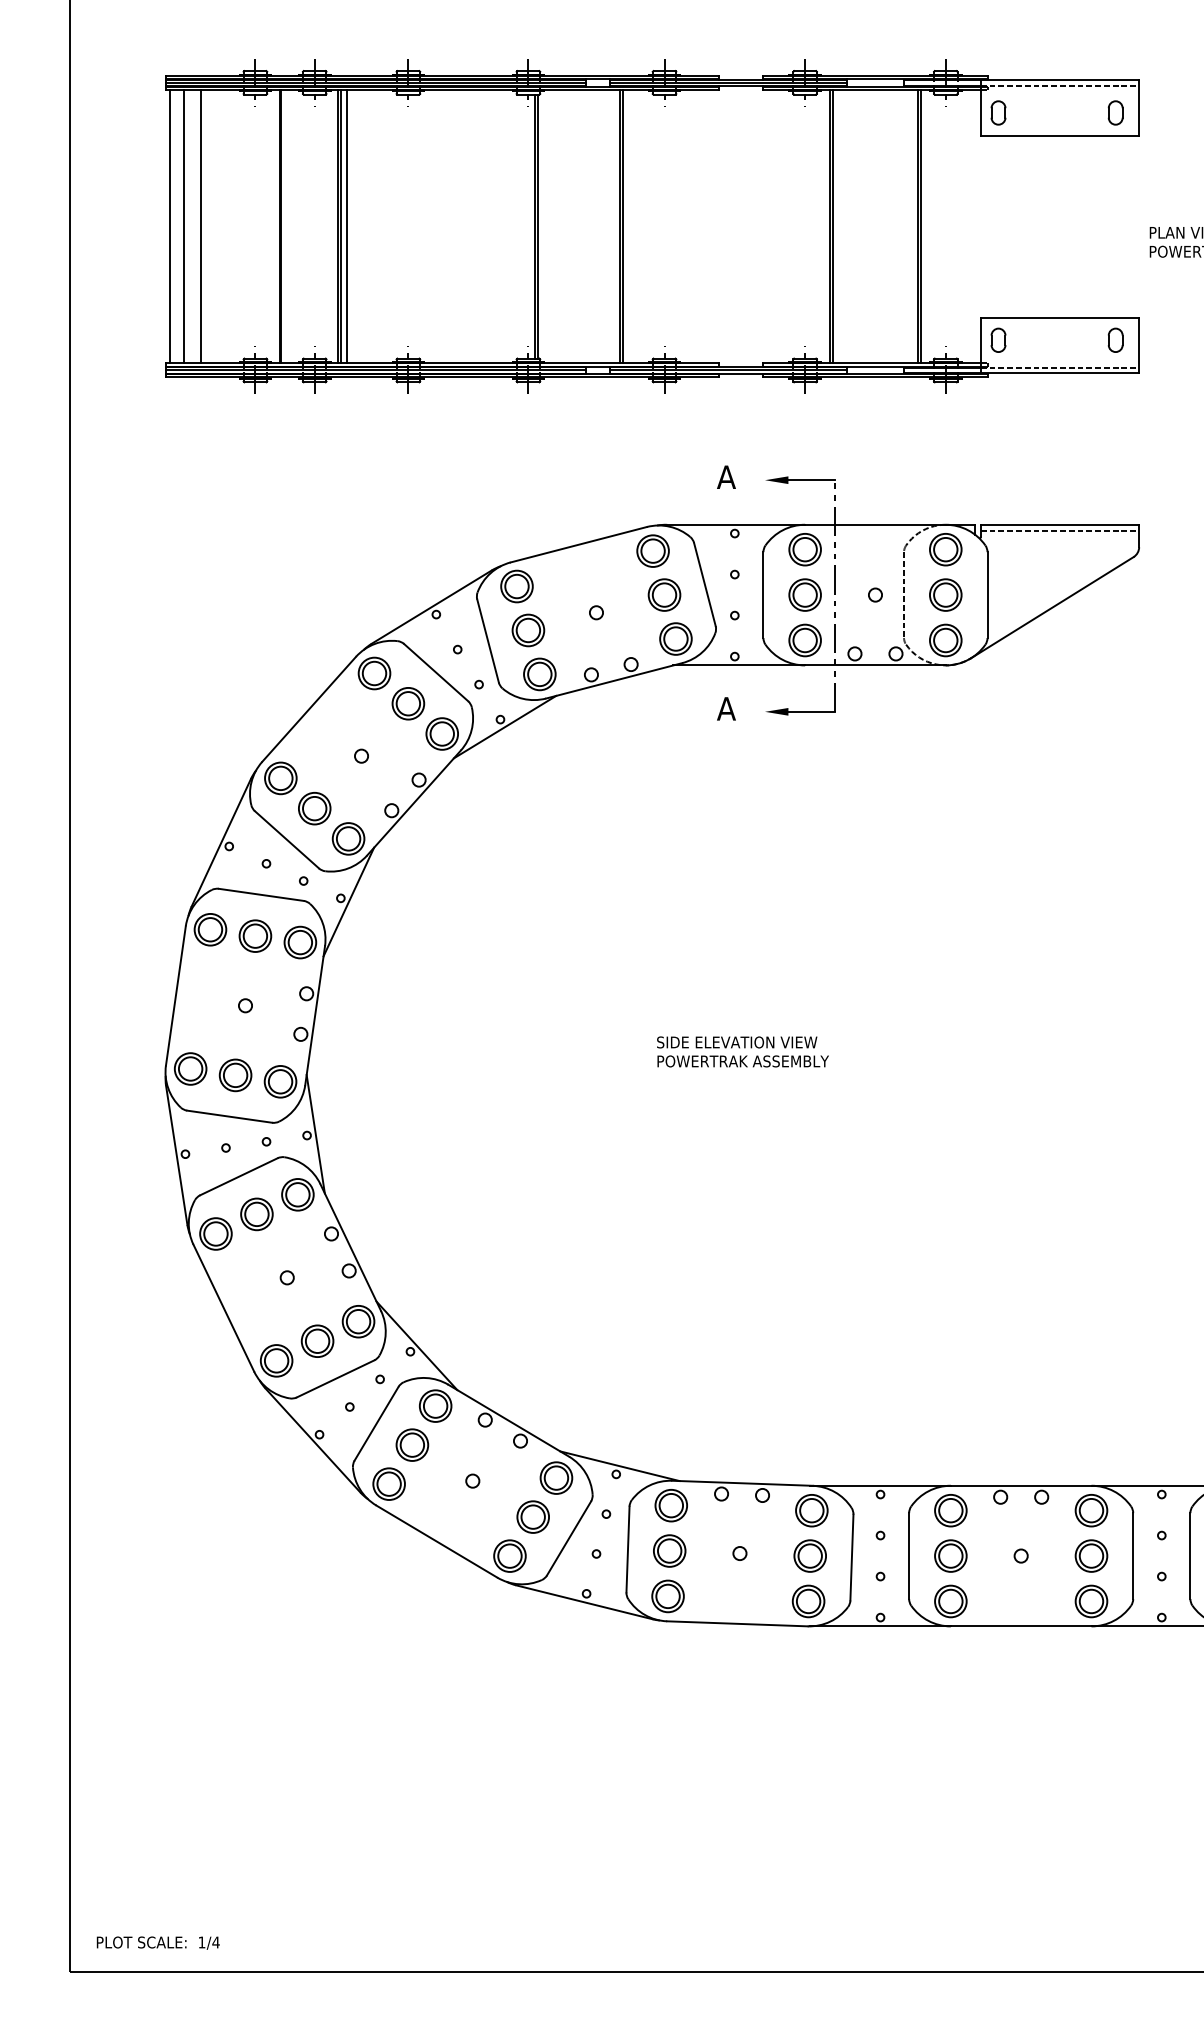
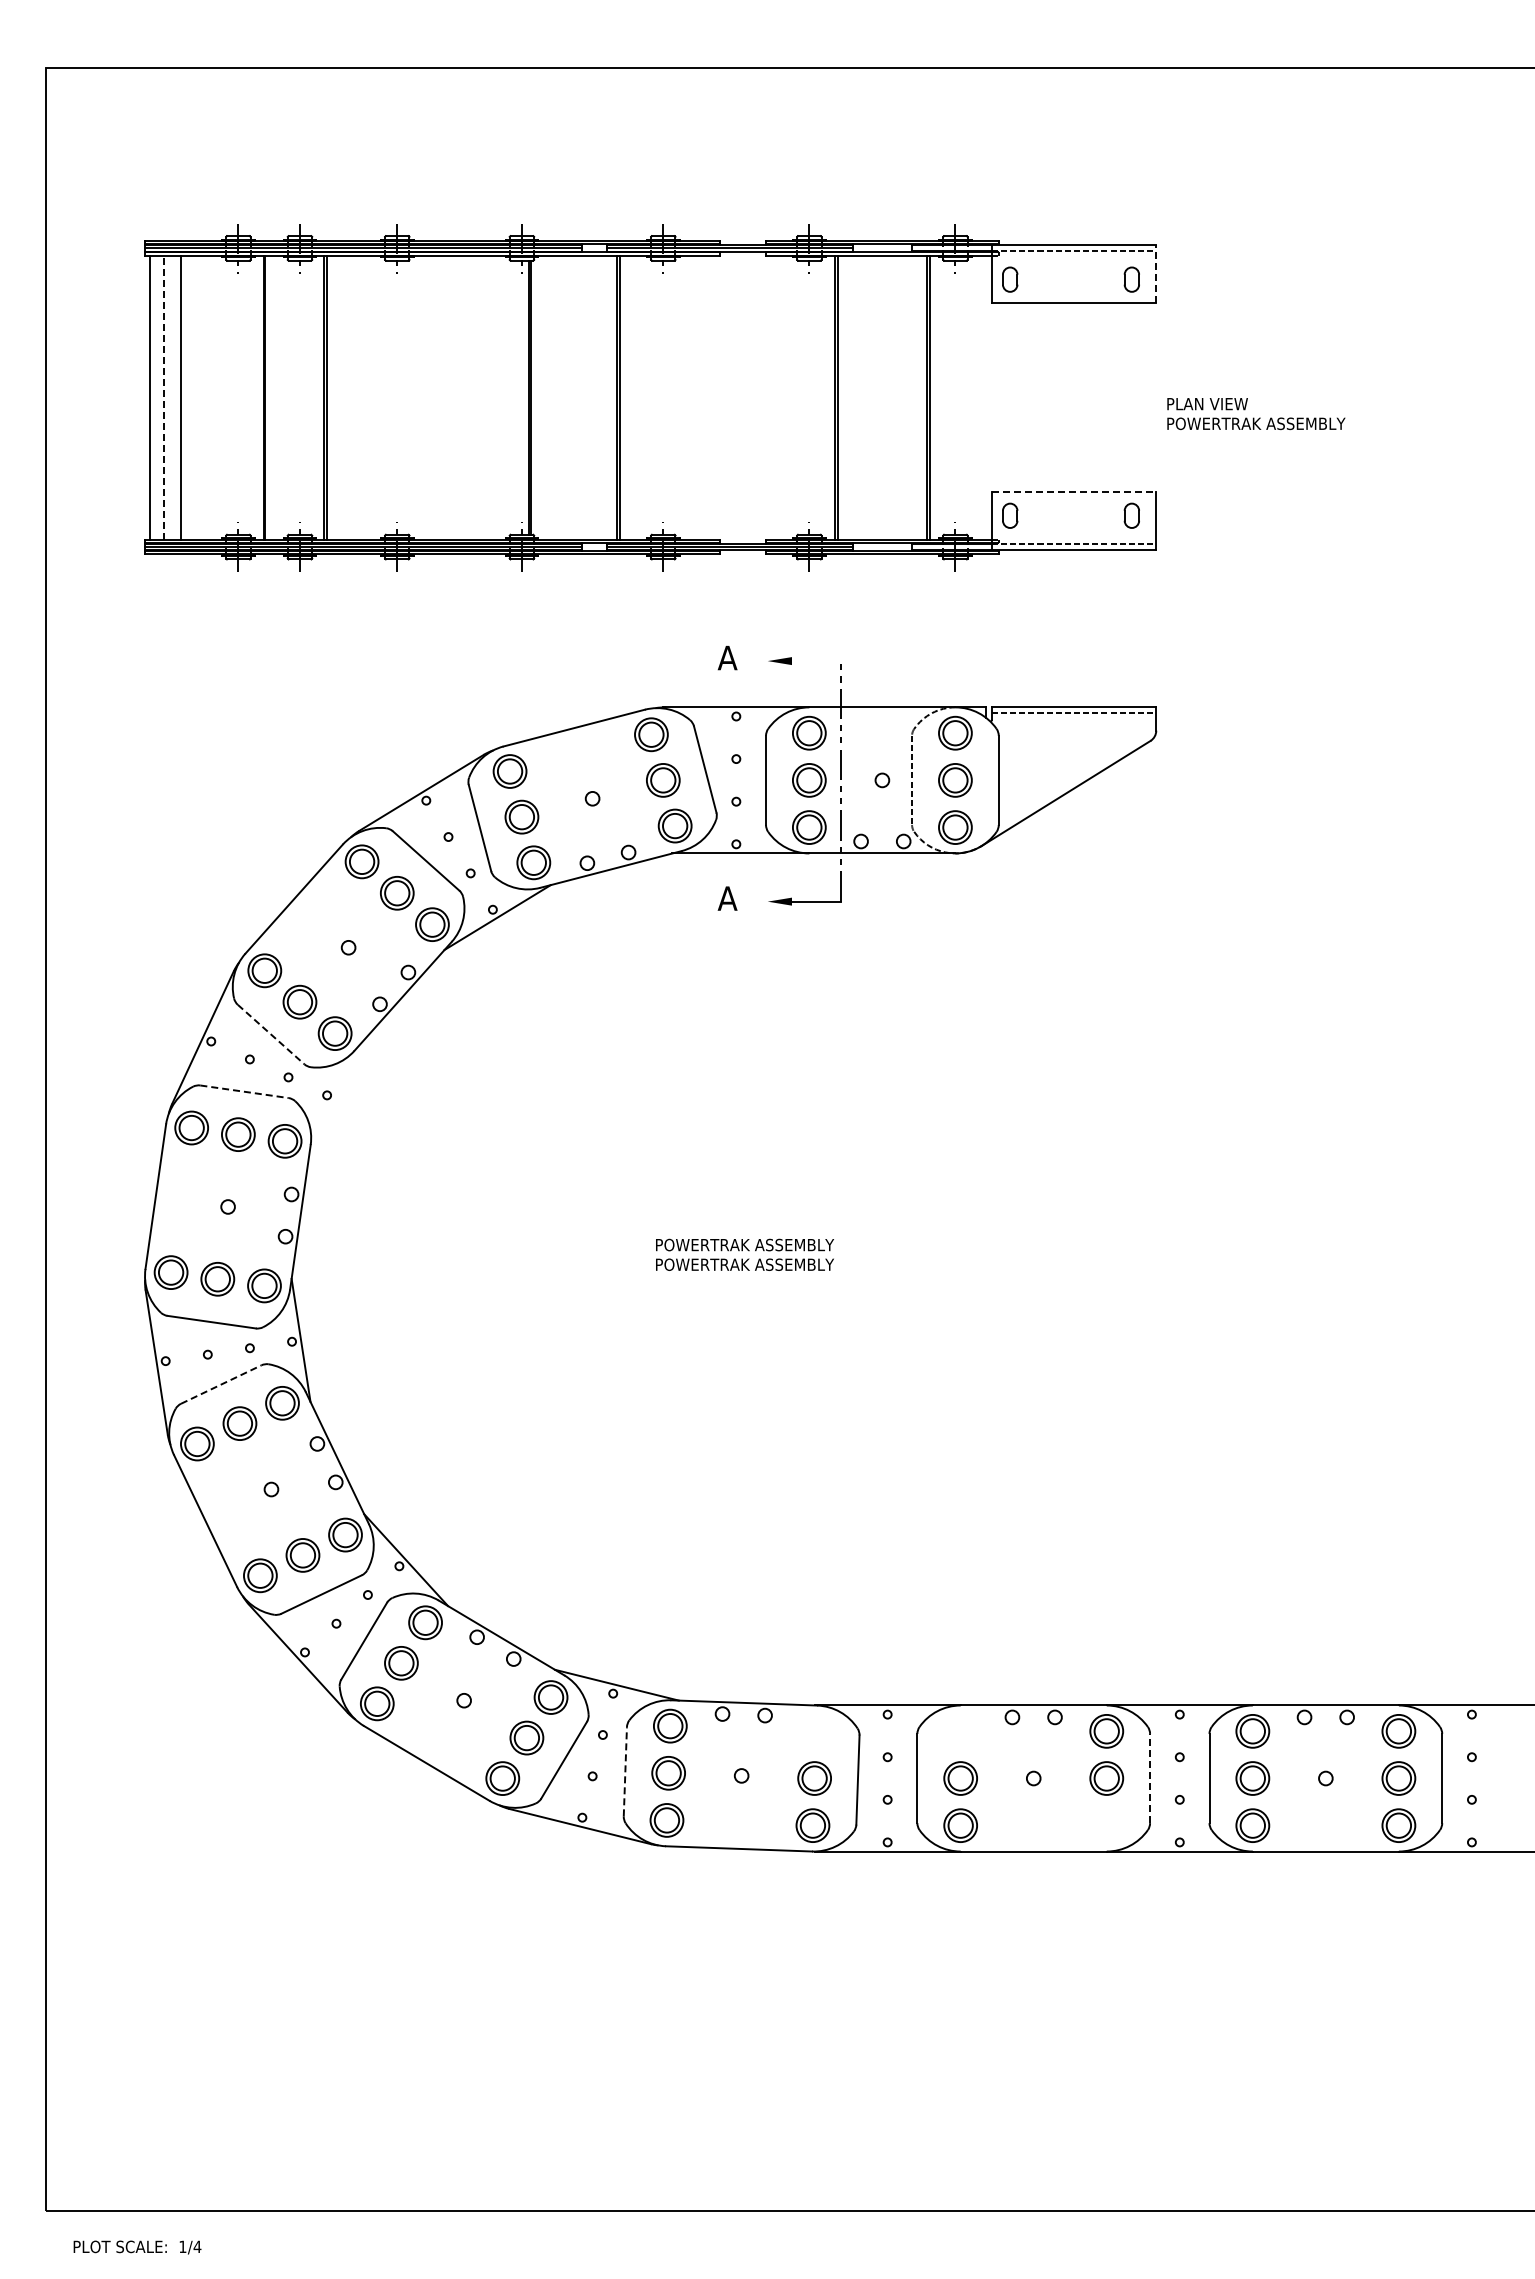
line: (1139, 108) -> (1156, 274), solid -> dashed
line: (184, 226) -> (164, 397), solid -> dashed
line: (346, 226) -> (333, 397), removed
line: (1060, 317) -> (1074, 492), solid -> dashed
line: (811, 480) -> (815, 661), removed
line: (287, 839) -> (271, 1034), solid -> dashed
line: (261, 894) -> (244, 1091), solid -> dashed
line: (348, 901) -> (335, 1098), removed
text: (742, 1041) -> (744, 1244), SIDE ELEVATION VIEW -> POWERTRAK ASSEMBLY
line: (239, 1176) -> (221, 1384), solid -> dashed
part: (812, 1510) -> (816, 1731), removed
part: (950, 1510) -> (960, 1731), removed
line: (628, 1549) -> (625, 1771), solid -> dashed
line: (1133, 1556) -> (1150, 1778), solid -> dashed
part: (1091, 1601) -> (1106, 1825), removed
text: (158, 1943) -> (137, 2247), moved

